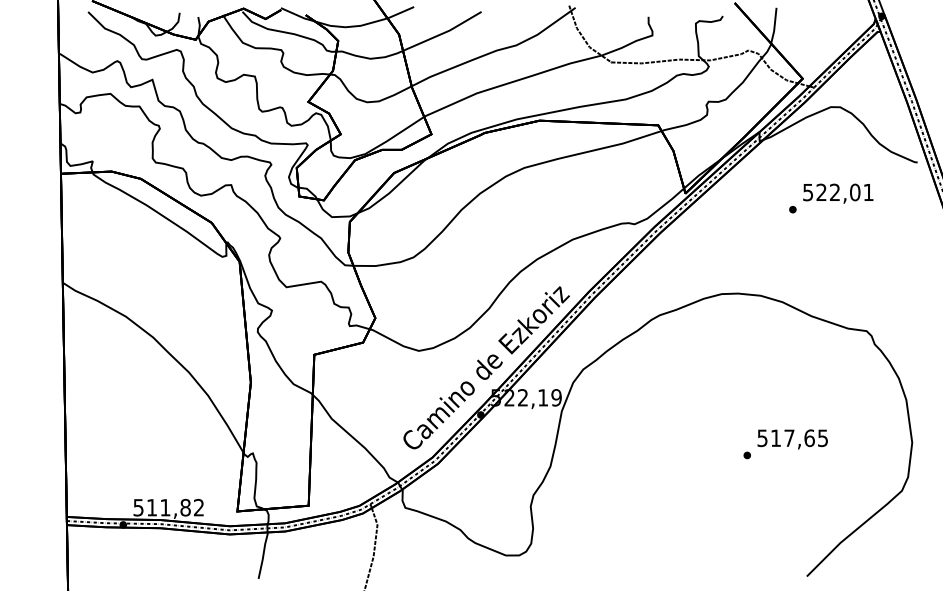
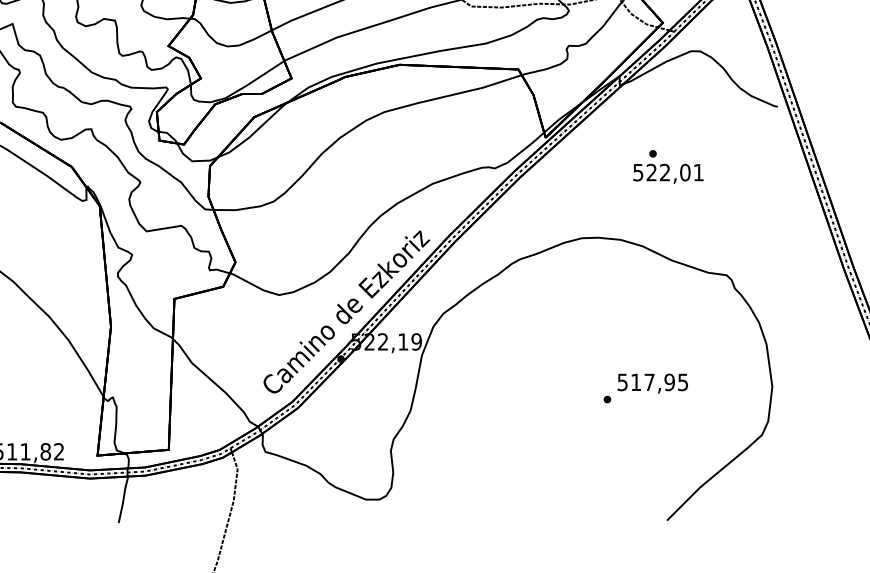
text: (838, 193) -> (668, 173), moved
text: (809, 438) -> (669, 382), 517,65 -> 517,95

